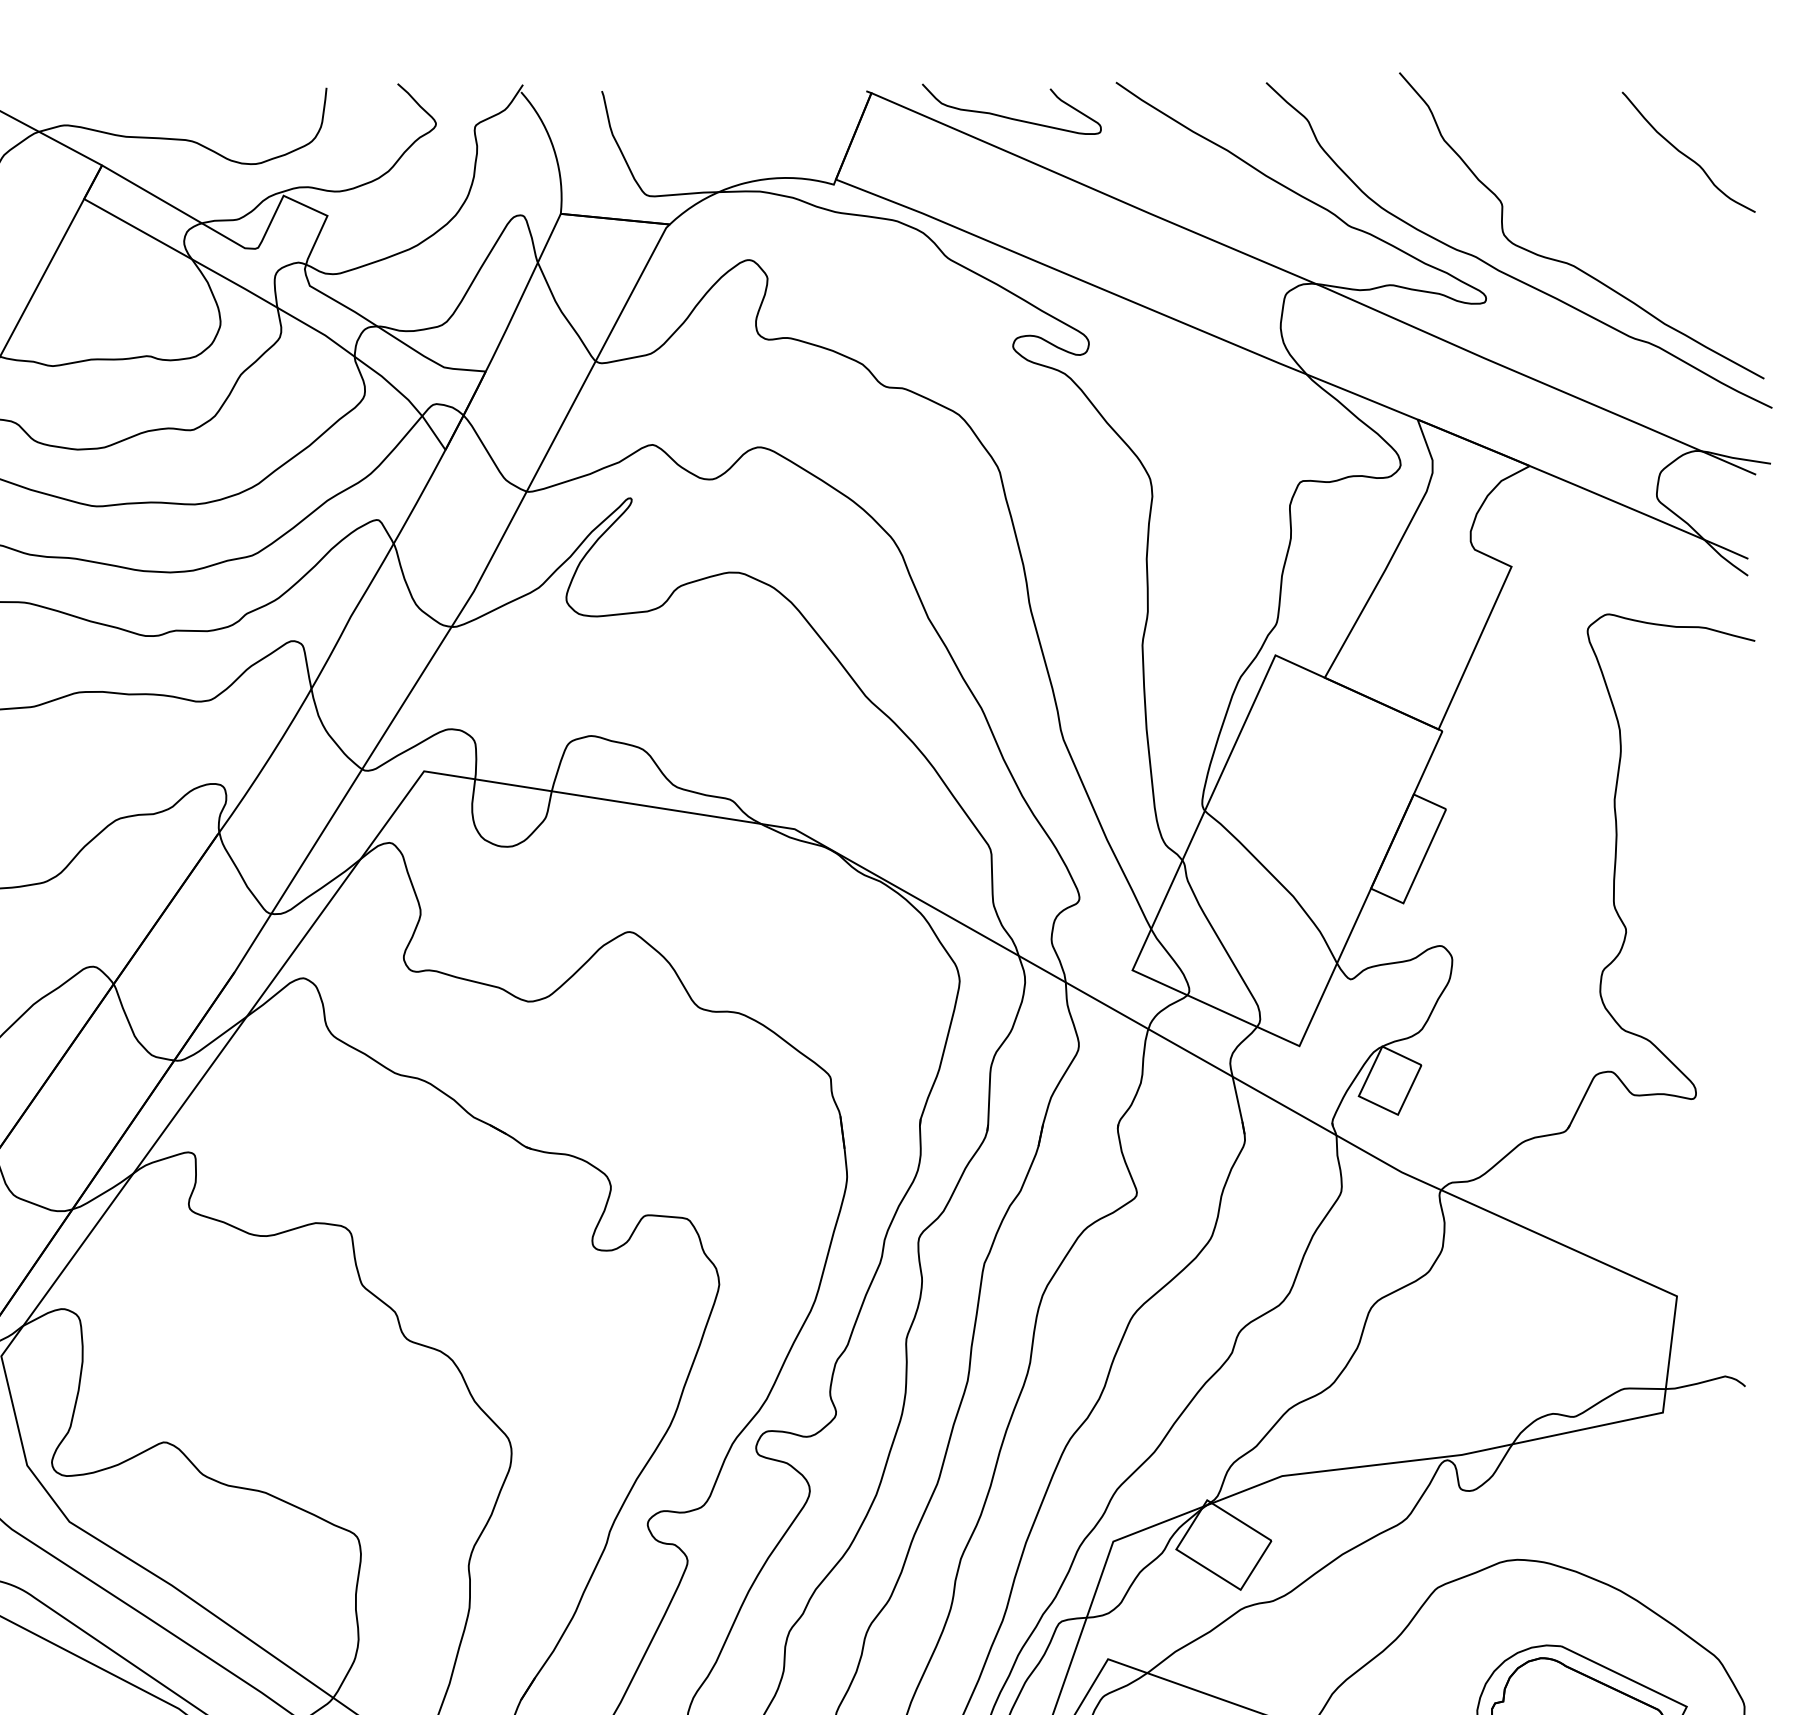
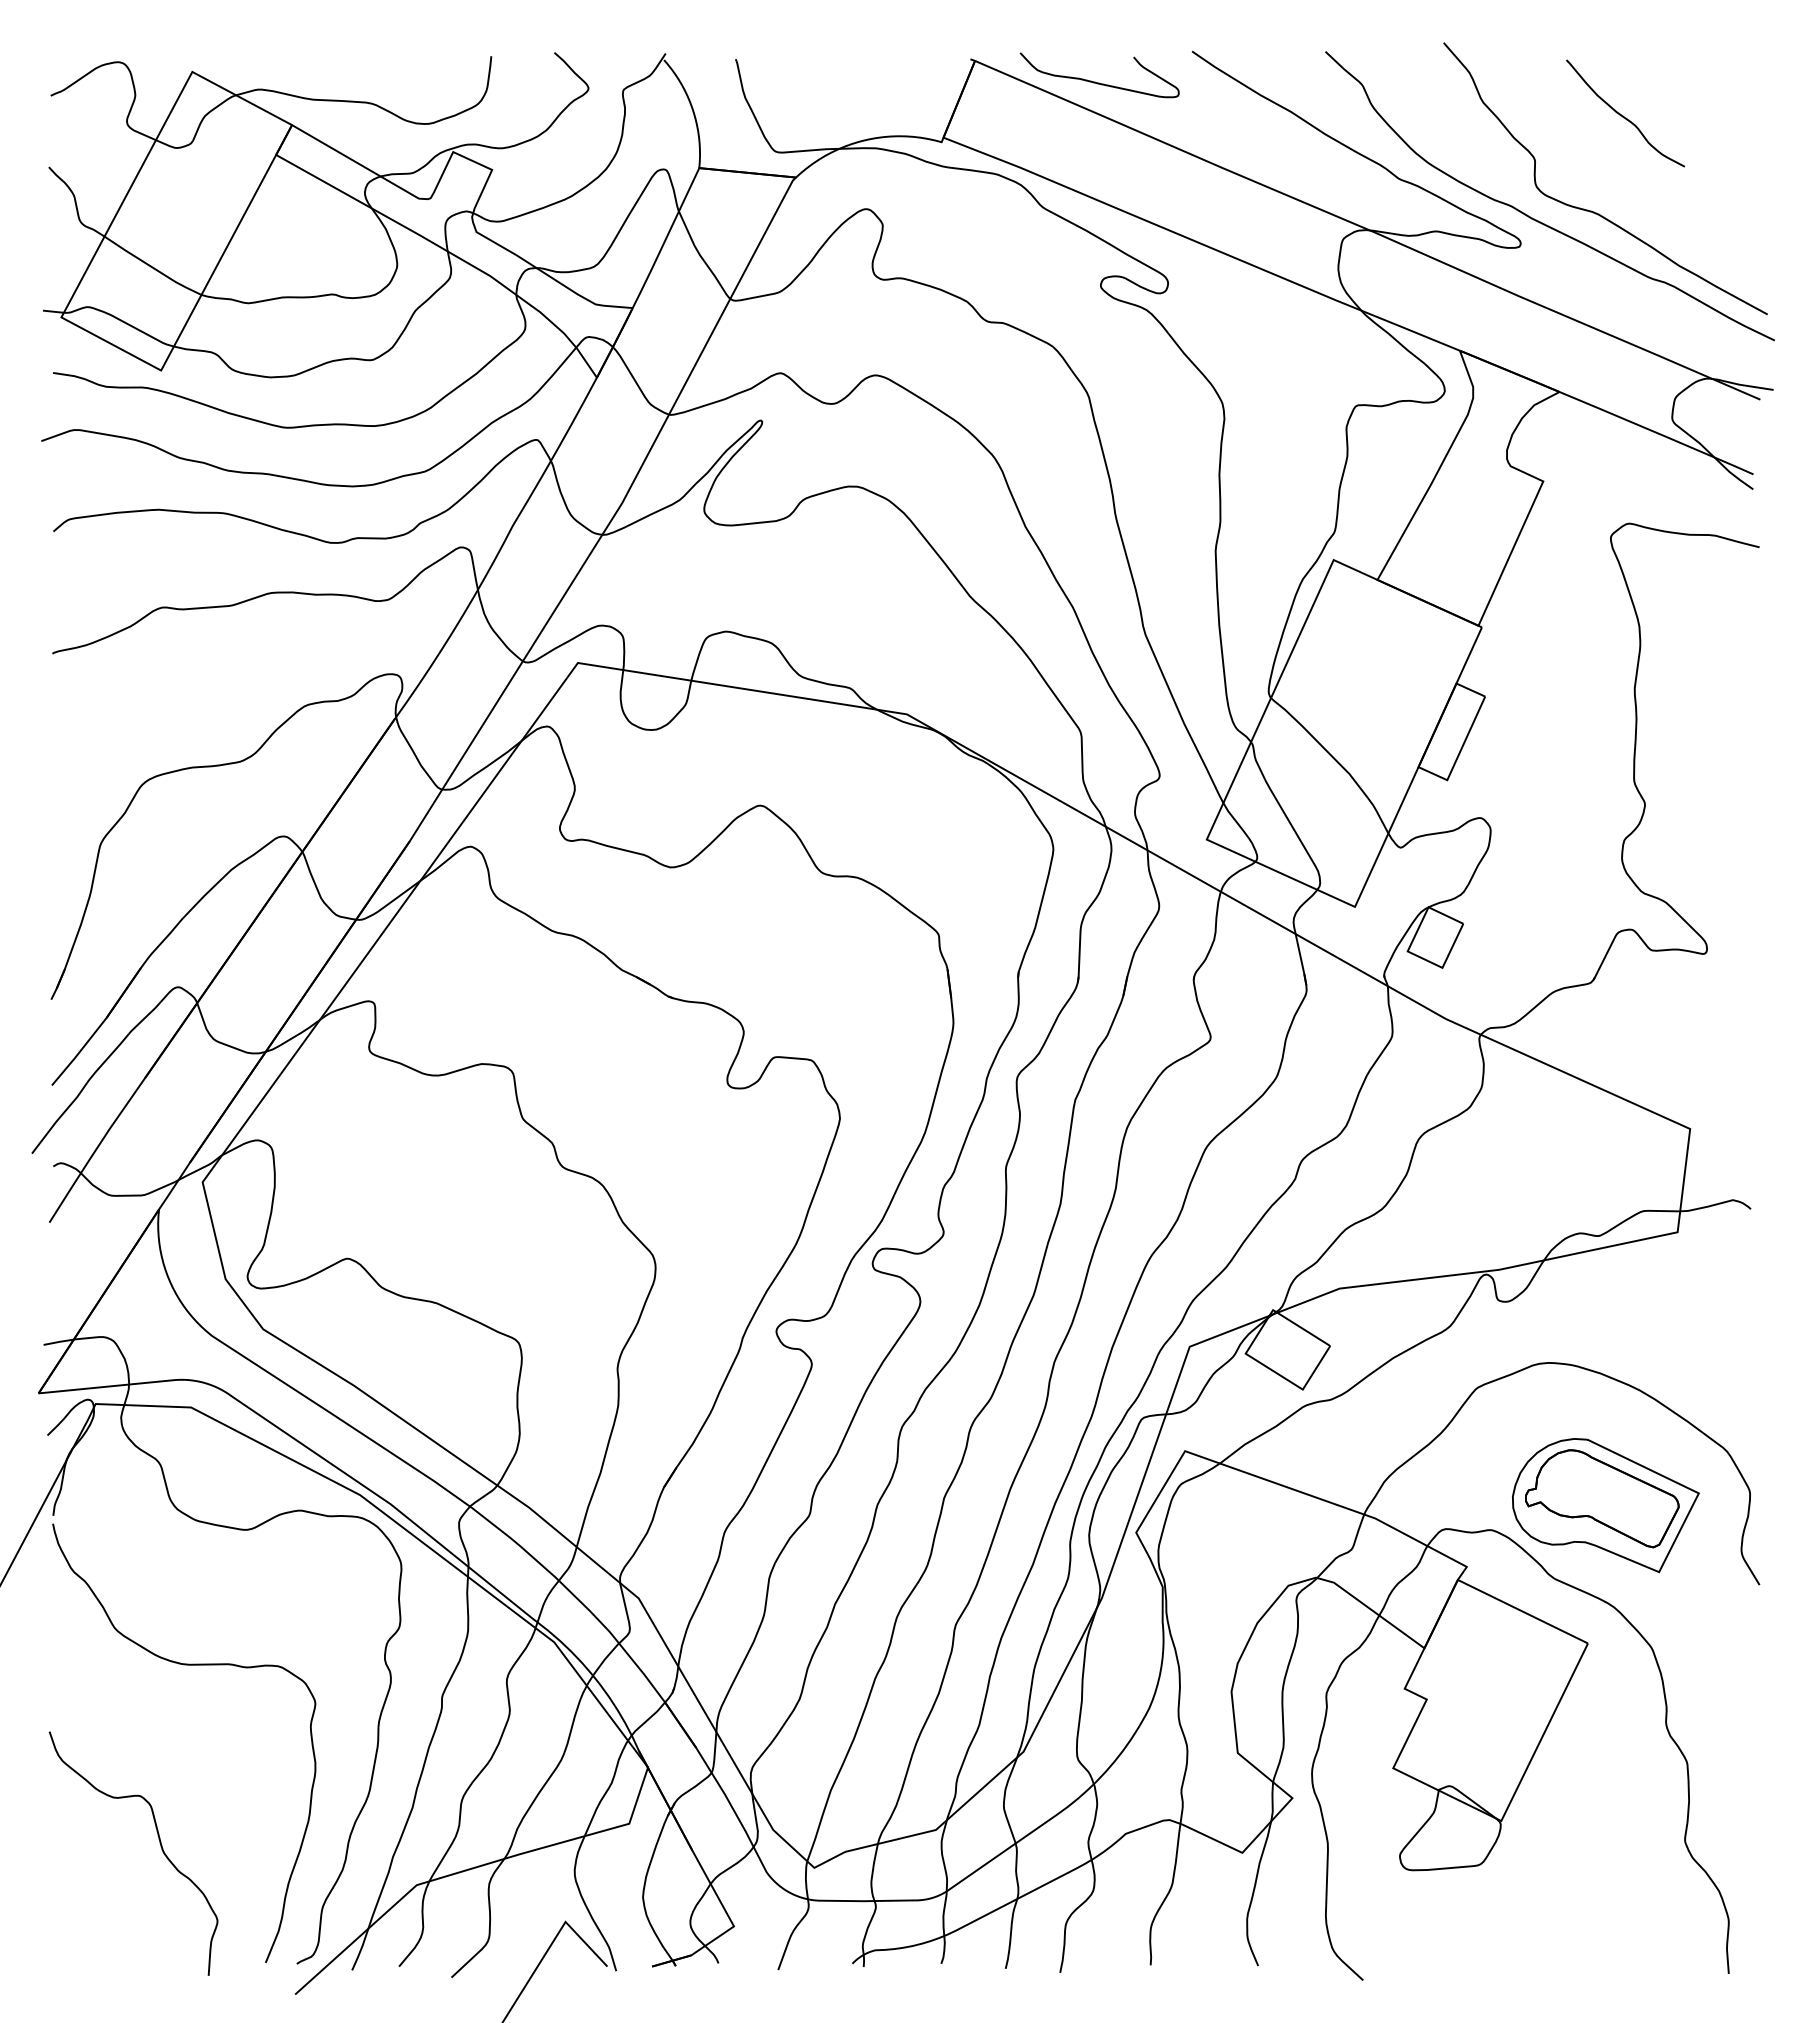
curve: (1686, 154) -> (1623, 115), moved

